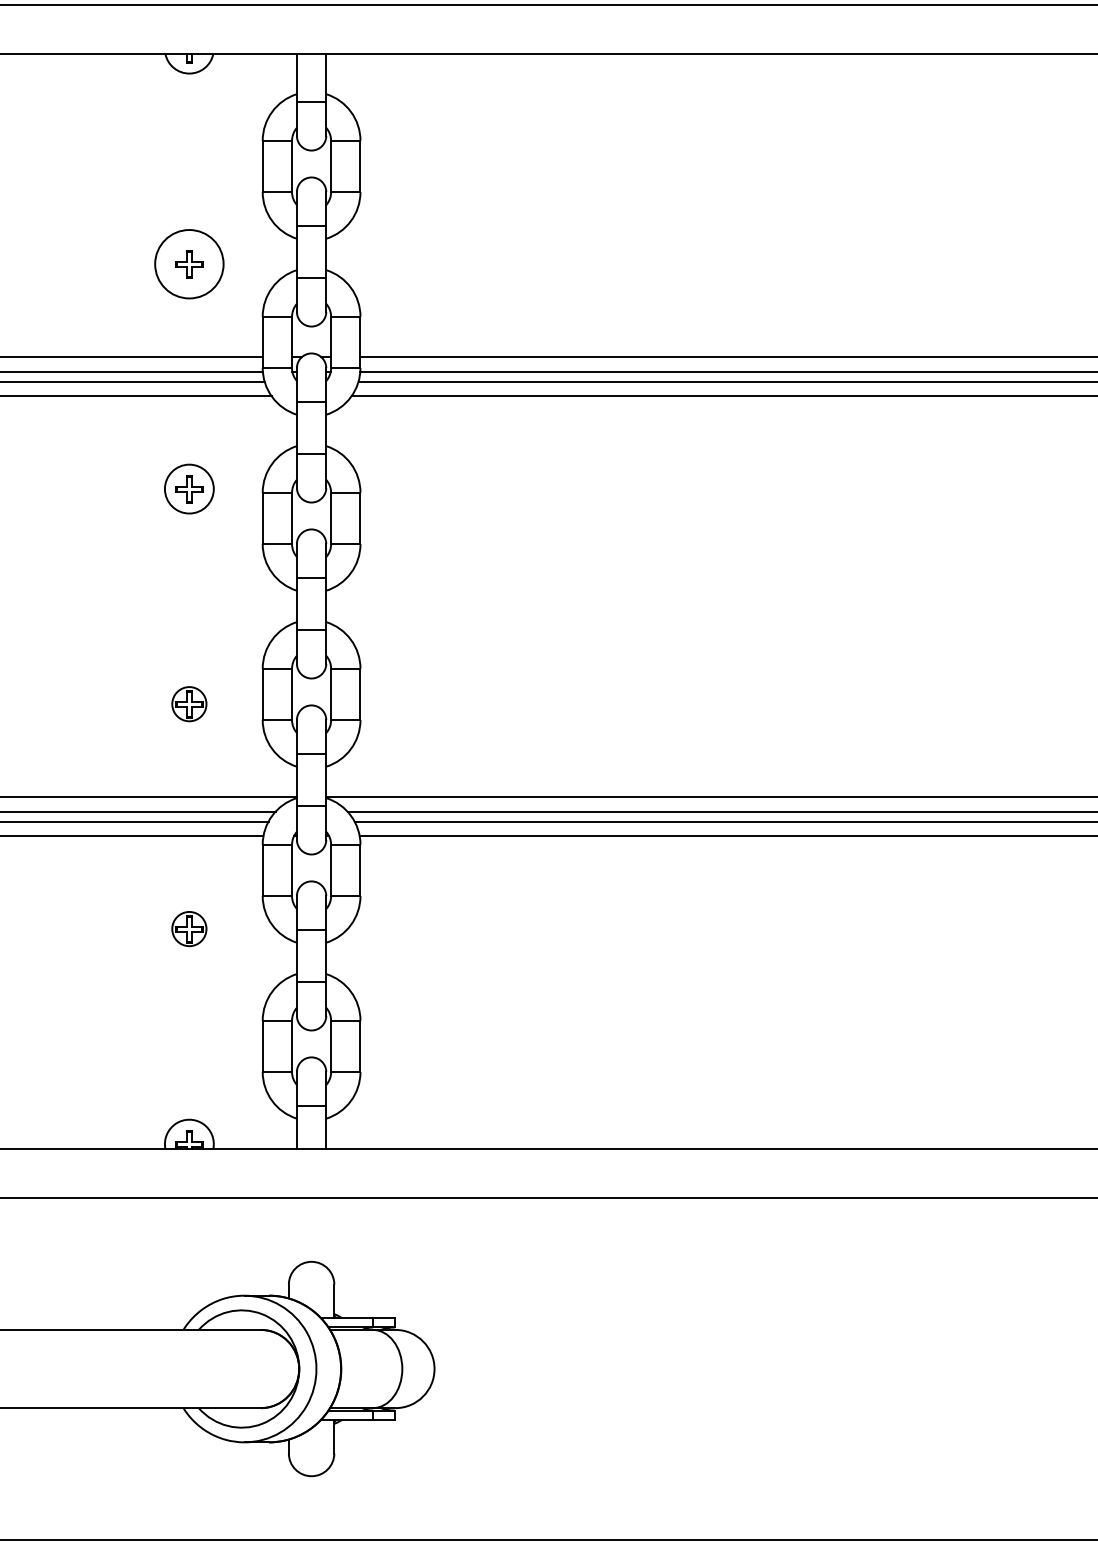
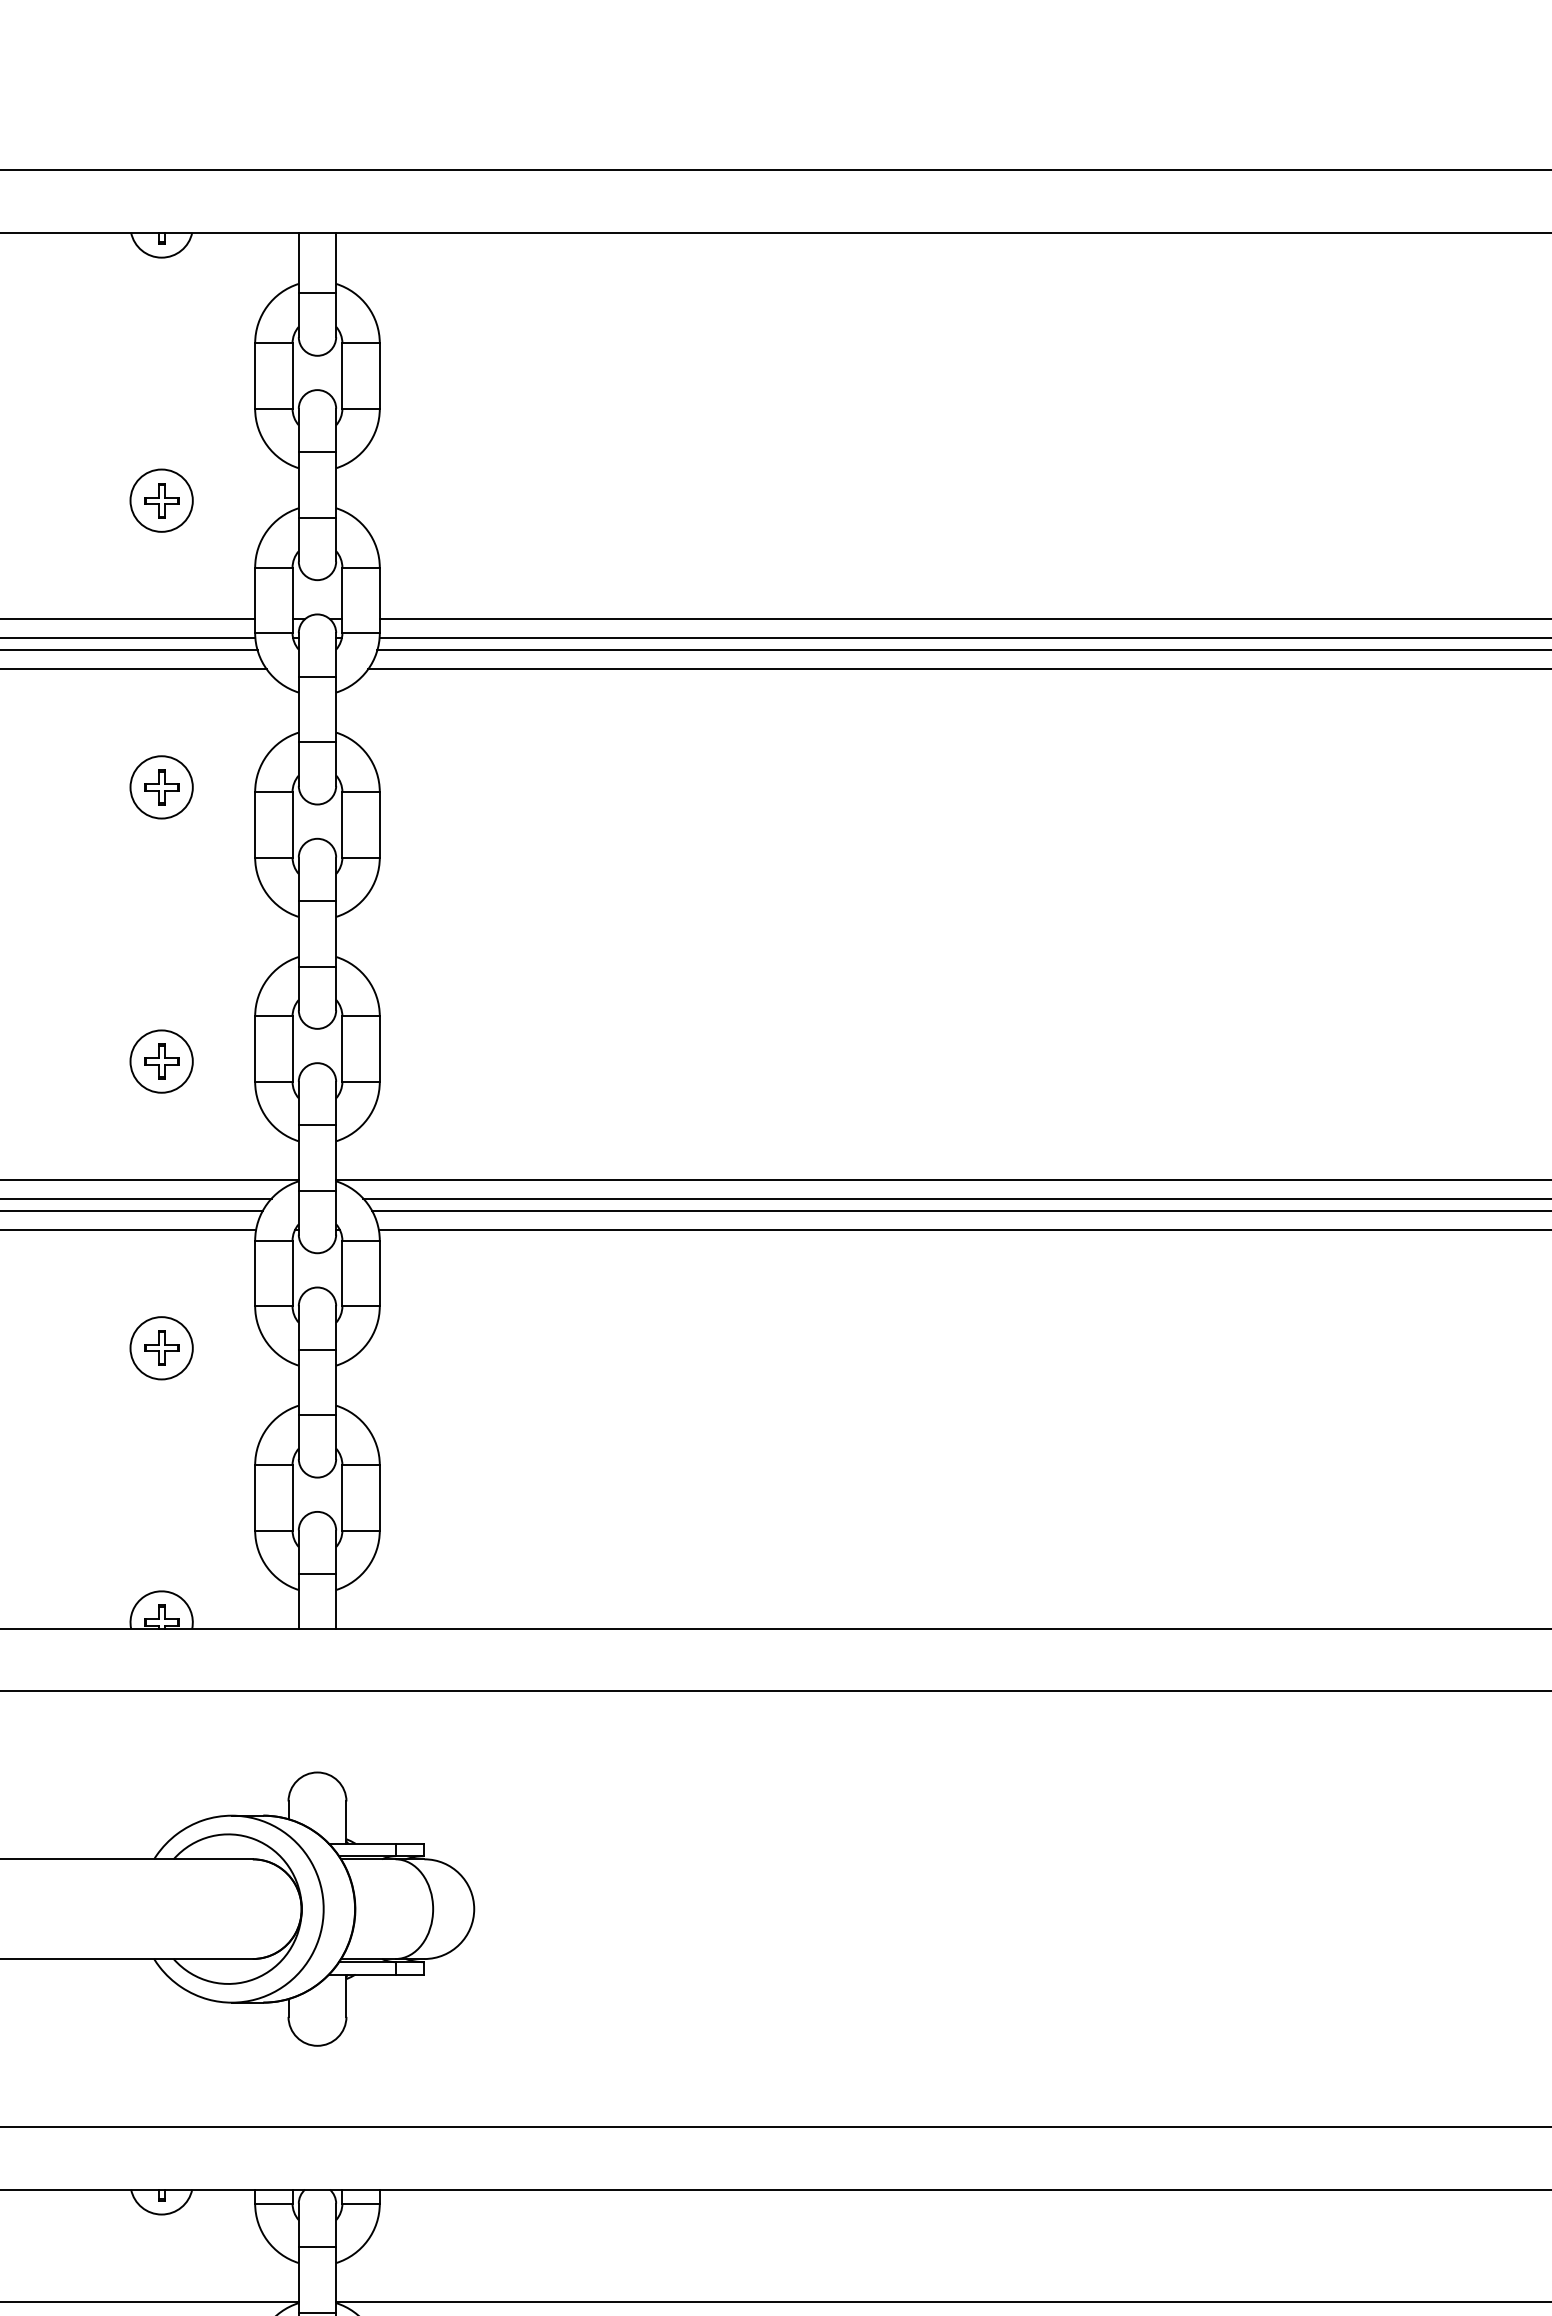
circle: (189, 264) -> (161, 500), size x0.71
circle: (189, 704) -> (161, 1061), size x1.43
circle: (189, 929) -> (161, 1348), size x1.43

